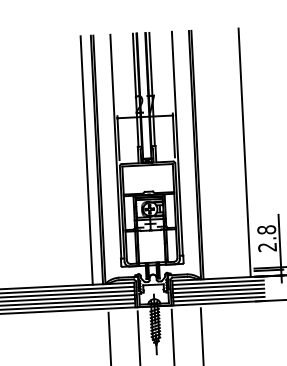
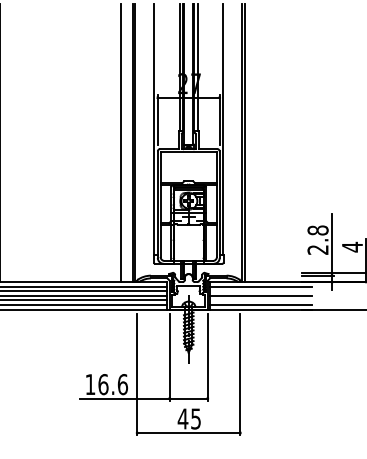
line: (244, 153) -> (297, 143), removed
line: (218, 287) -> (261, 291), removed
line: (219, 295) -> (261, 300), removed

